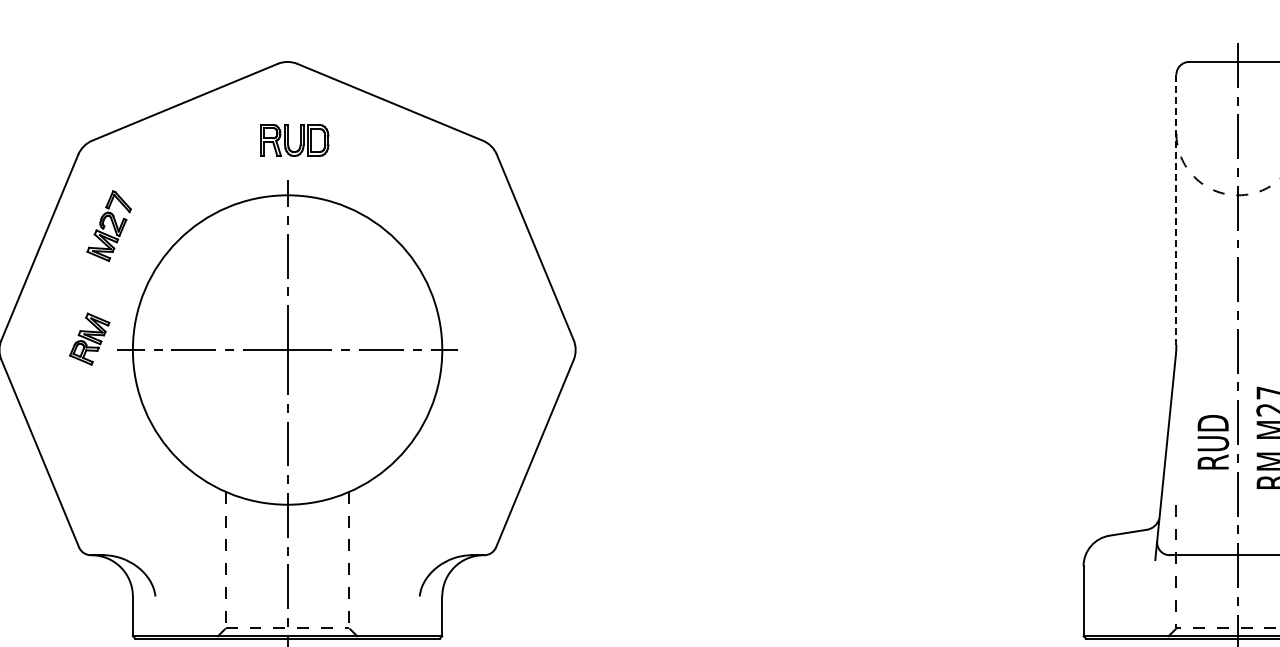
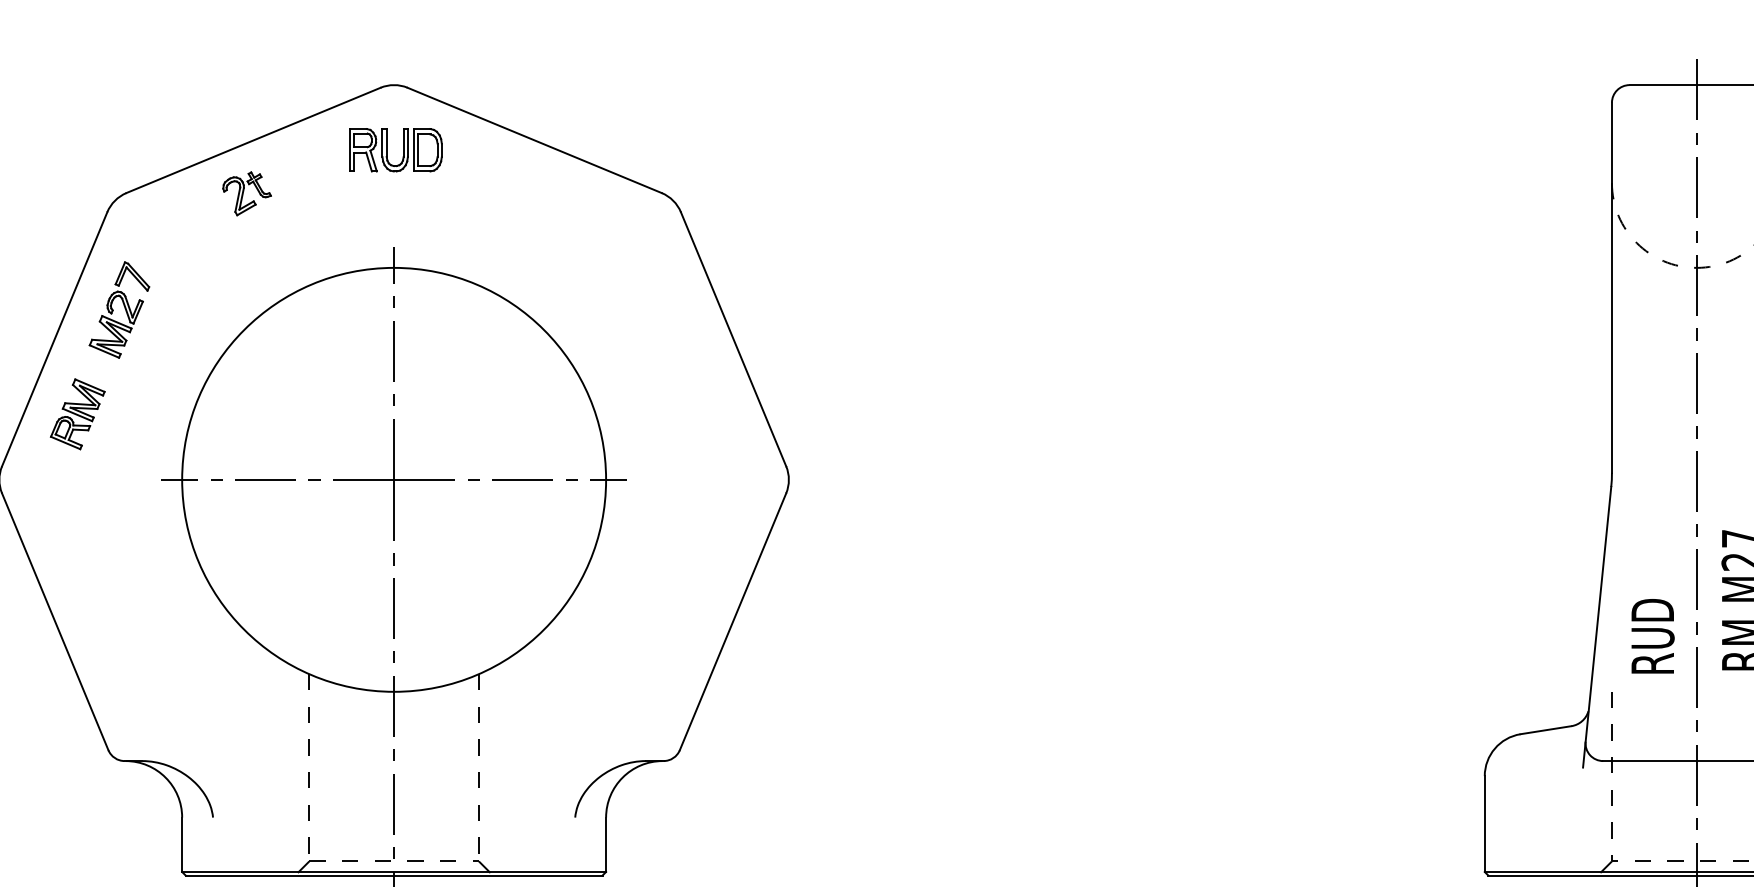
part: (179, 140) -> (246, 192), added
part: (294, 140) -> (395, 150), moved
line: (1176, 210) -> (1612, 288), dashed -> solid
part: (108, 225) -> (118, 309), moved
part: (89, 338) -> (77, 413), moved
text: (1213, 442) -> (1653, 636), moved

